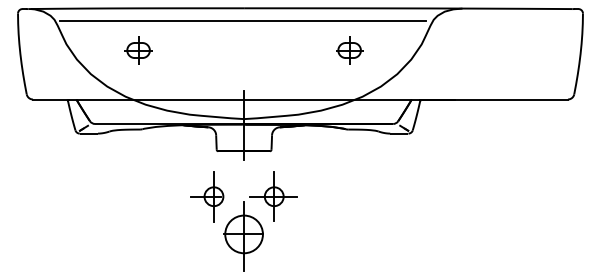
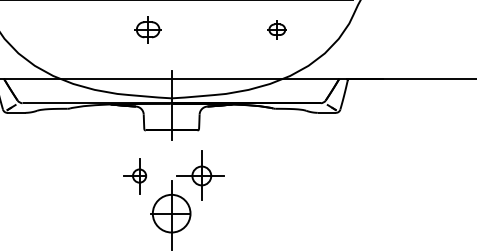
part: (138, 50) -> (148, 29), moved
part: (349, 50) -> (277, 29), size x0.7
part: (207, 196) -> (135, 175), size x0.7

